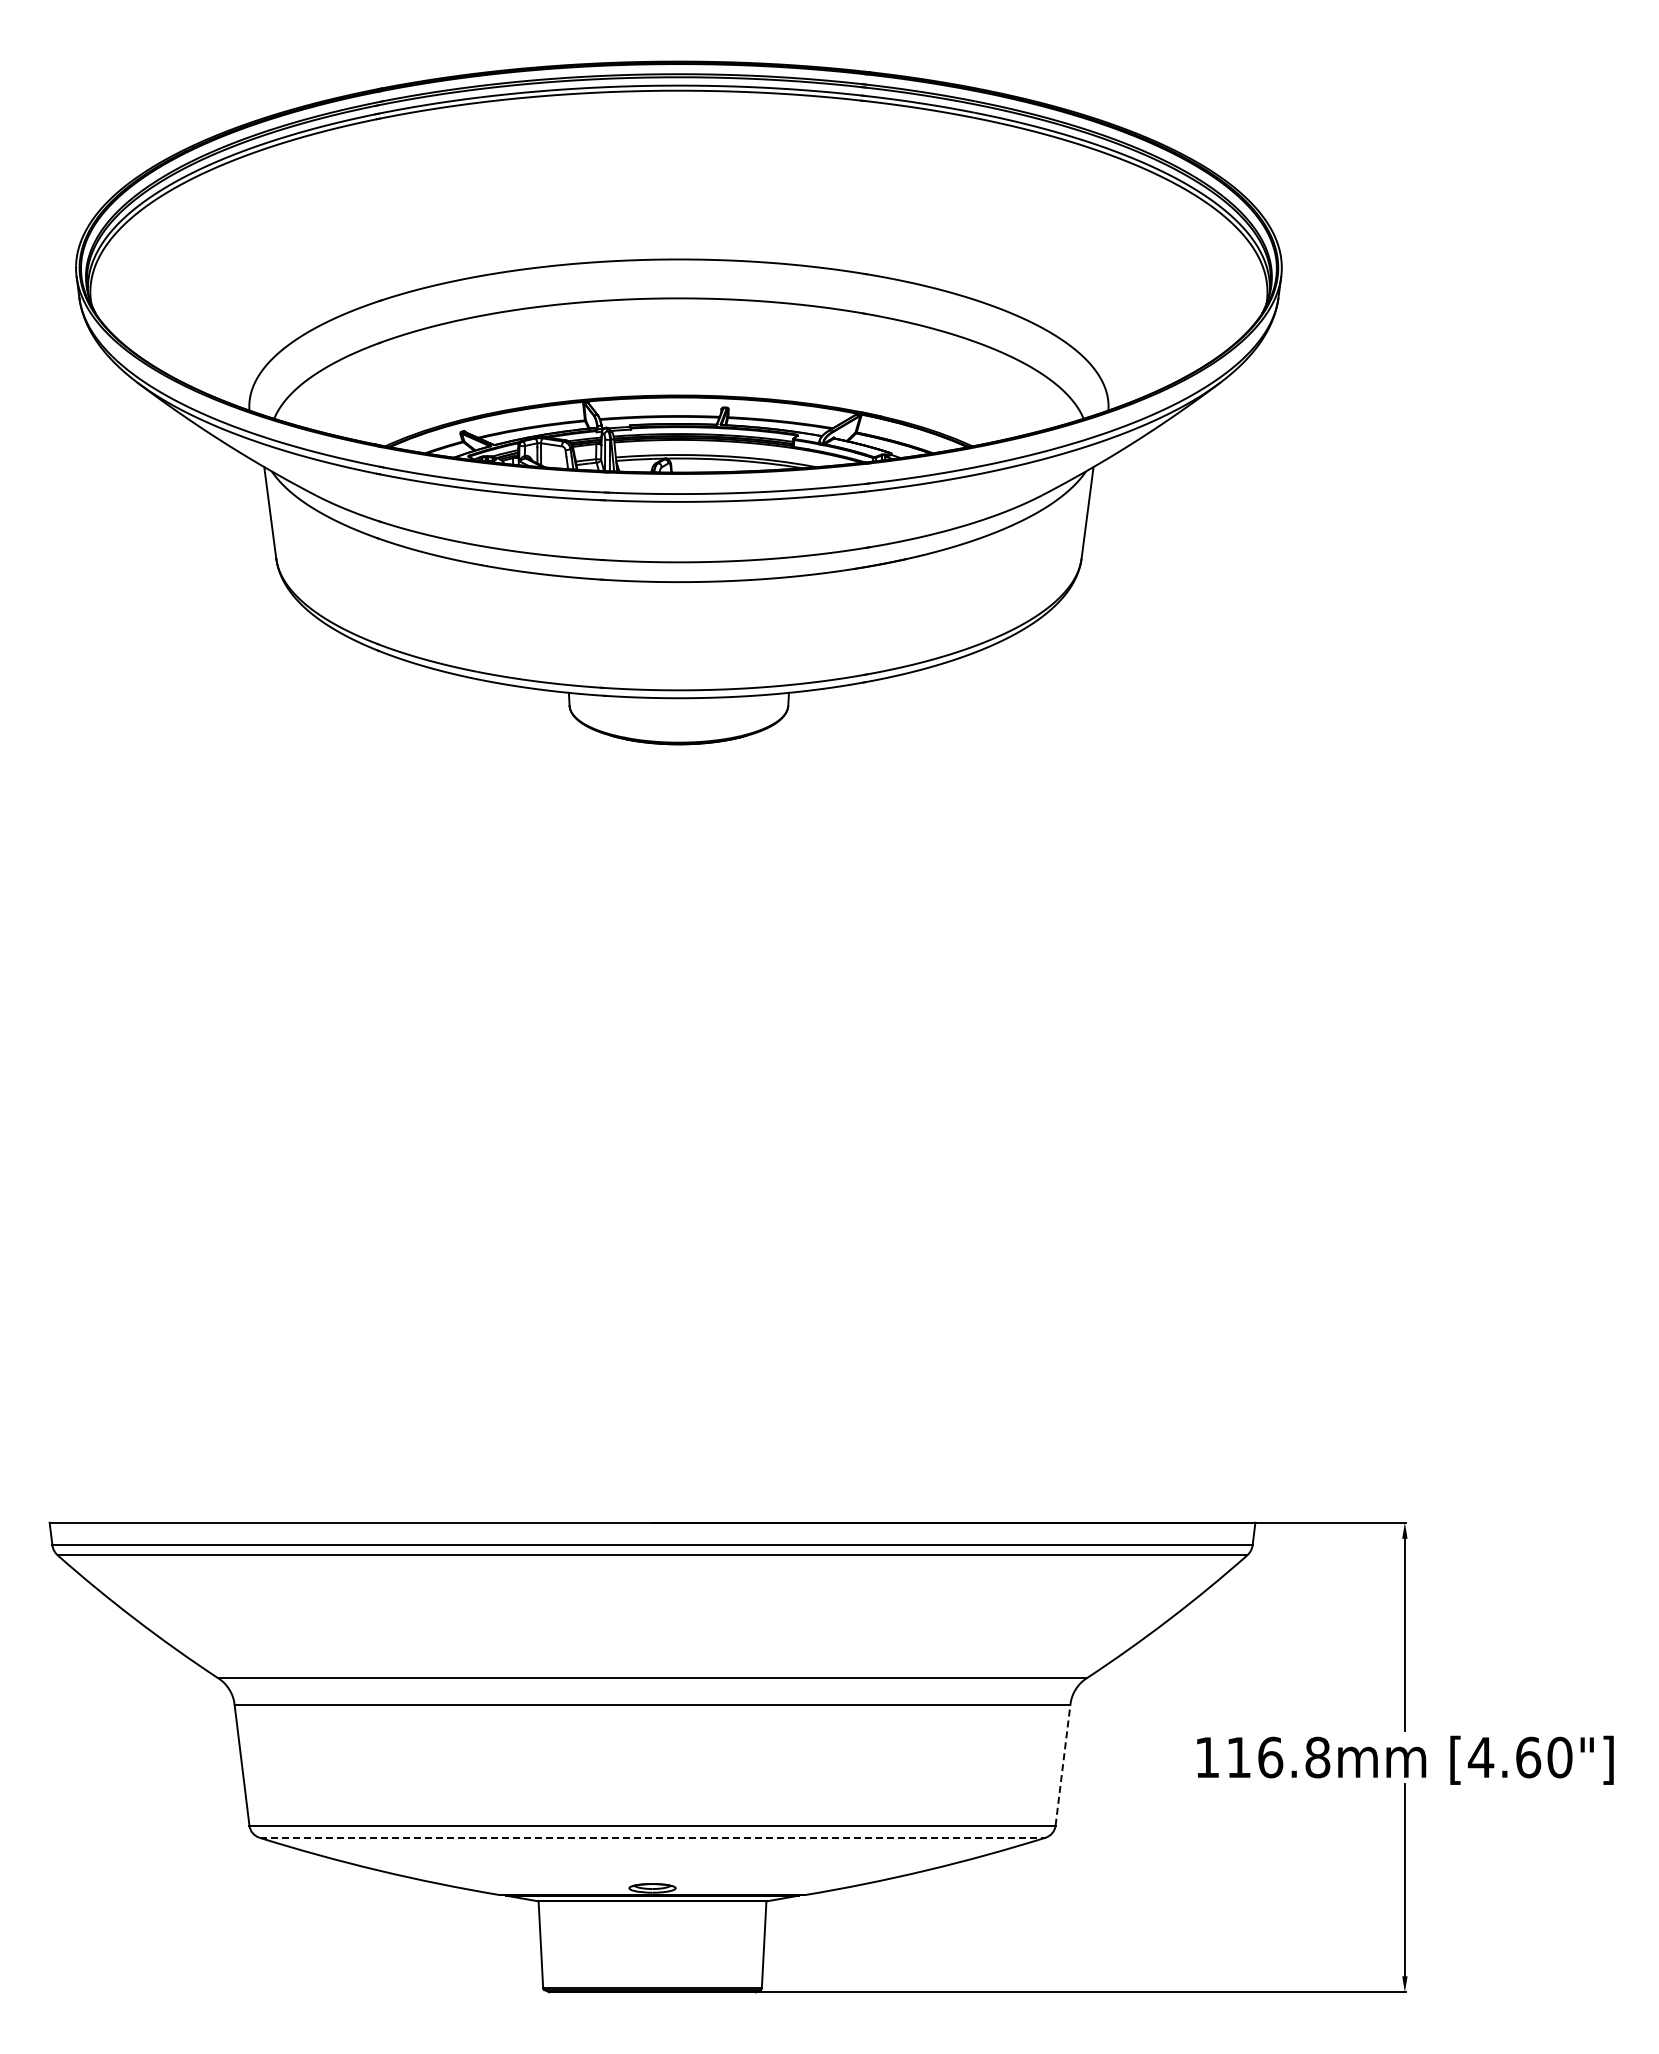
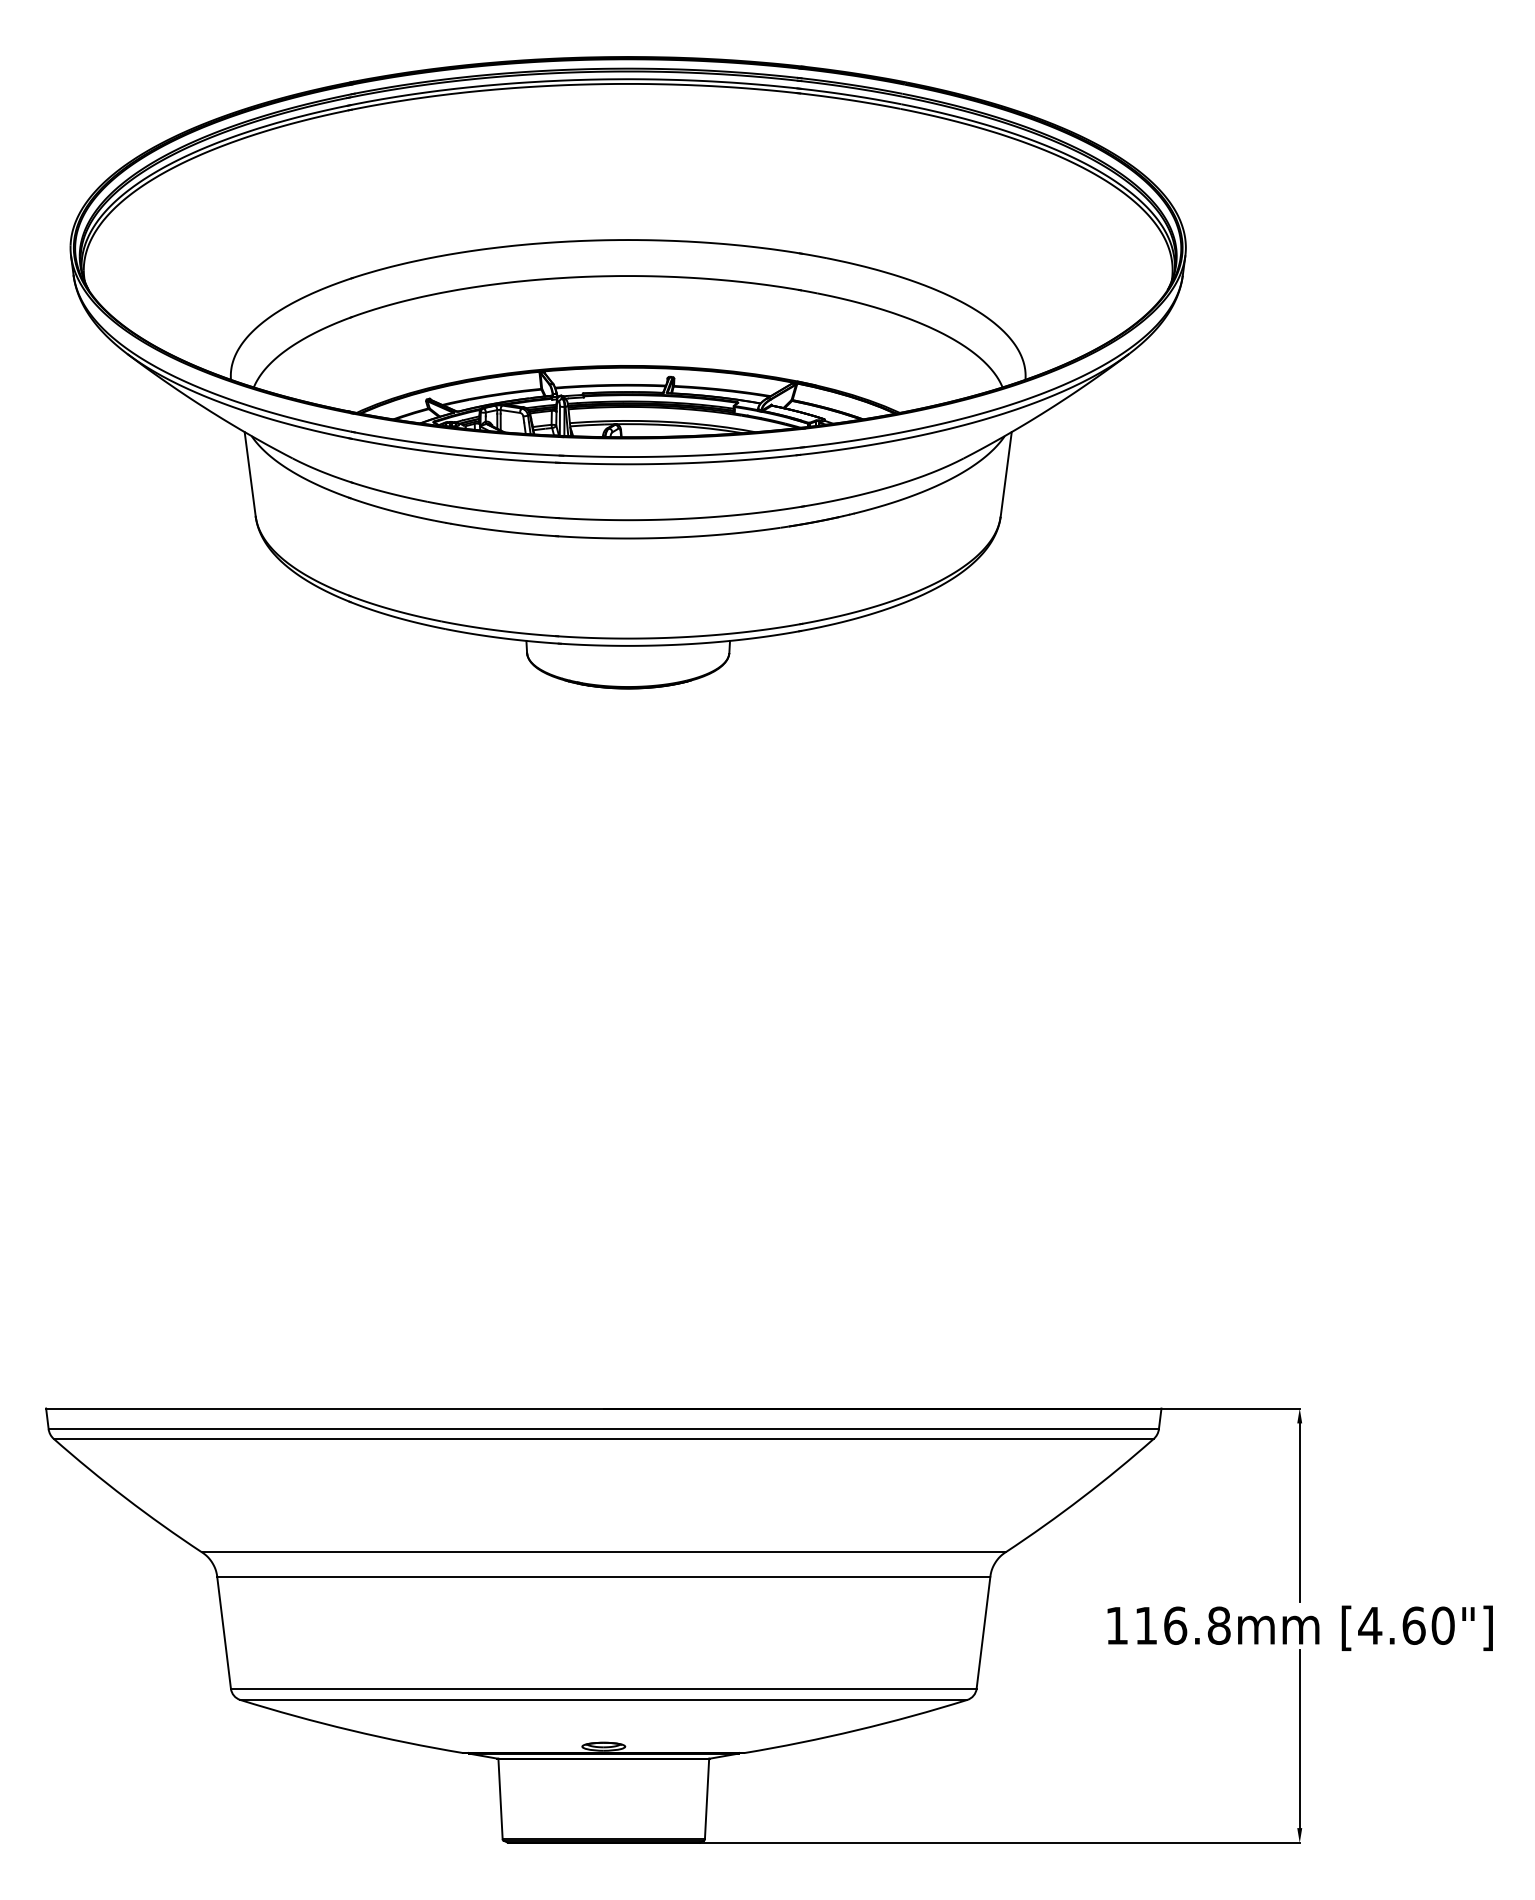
line: (1062, 1765) -> (983, 1633), dashed -> solid
line: (653, 1837) -> (604, 1699), dashed -> solid

